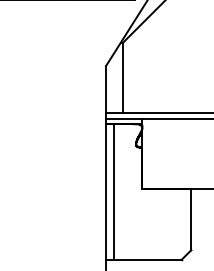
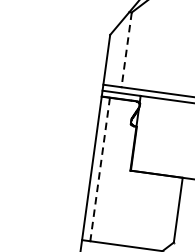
line: (123, 78) -> (127, 50), solid -> dashed
line: (113, 192) -> (99, 169), solid -> dashed

